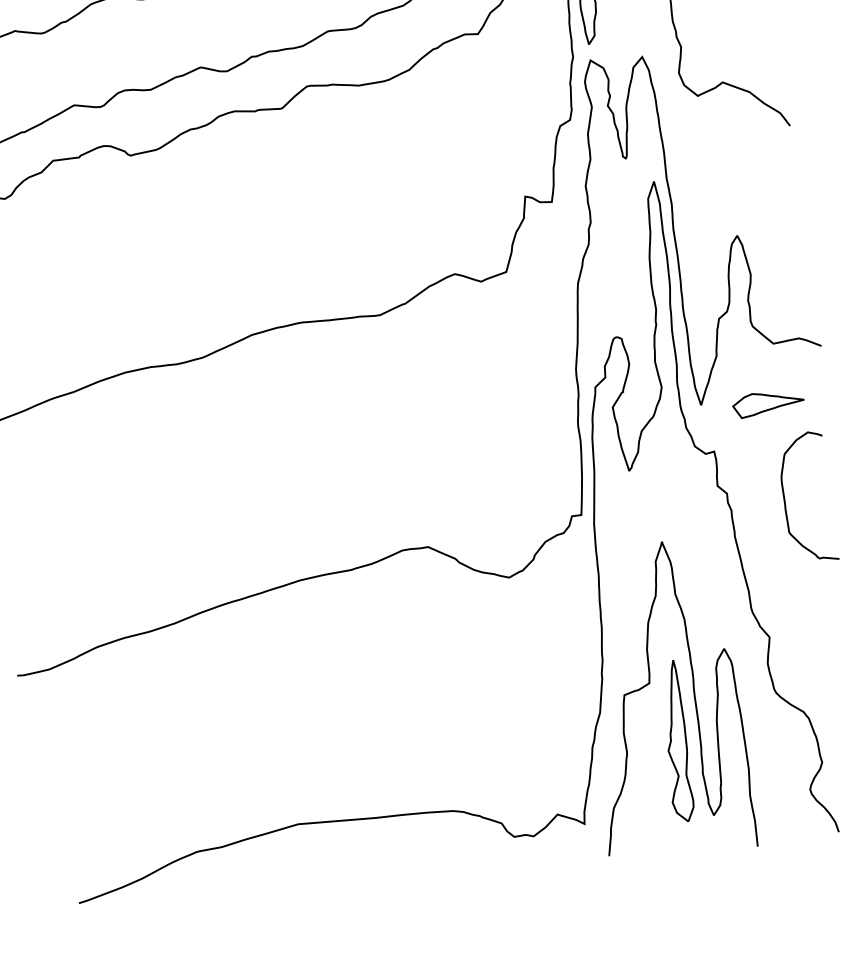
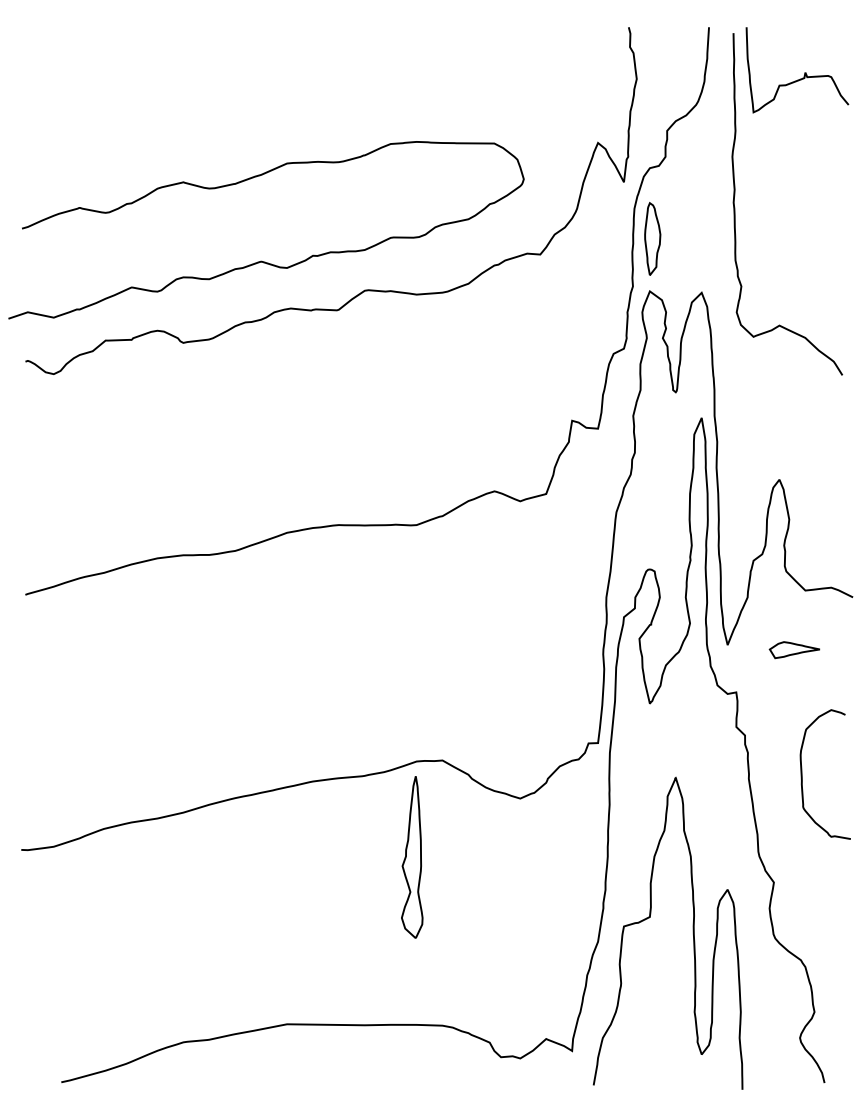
part: (768, 403) -> (794, 649), size x0.7
curve: (785, 499) -> (802, 774), moved
part: (677, 741) -> (412, 857), moved

